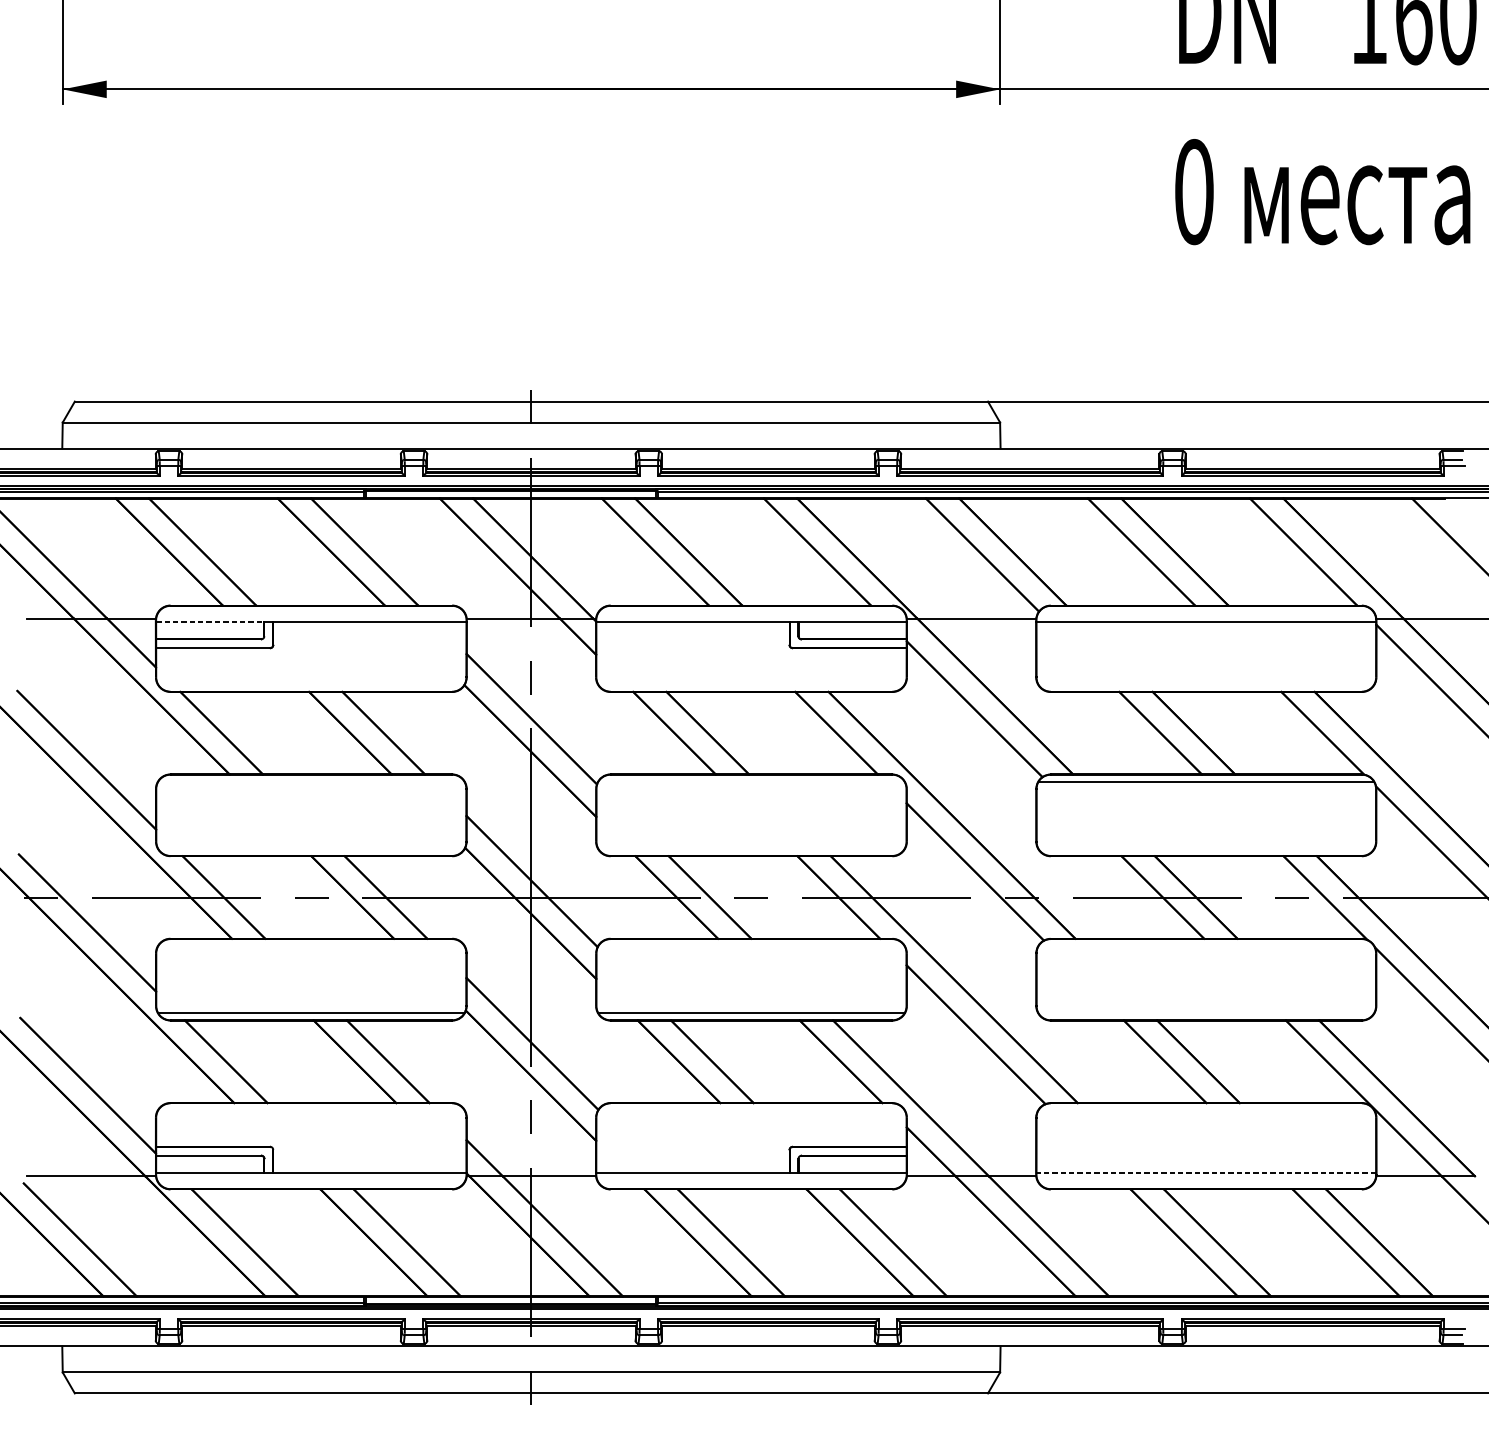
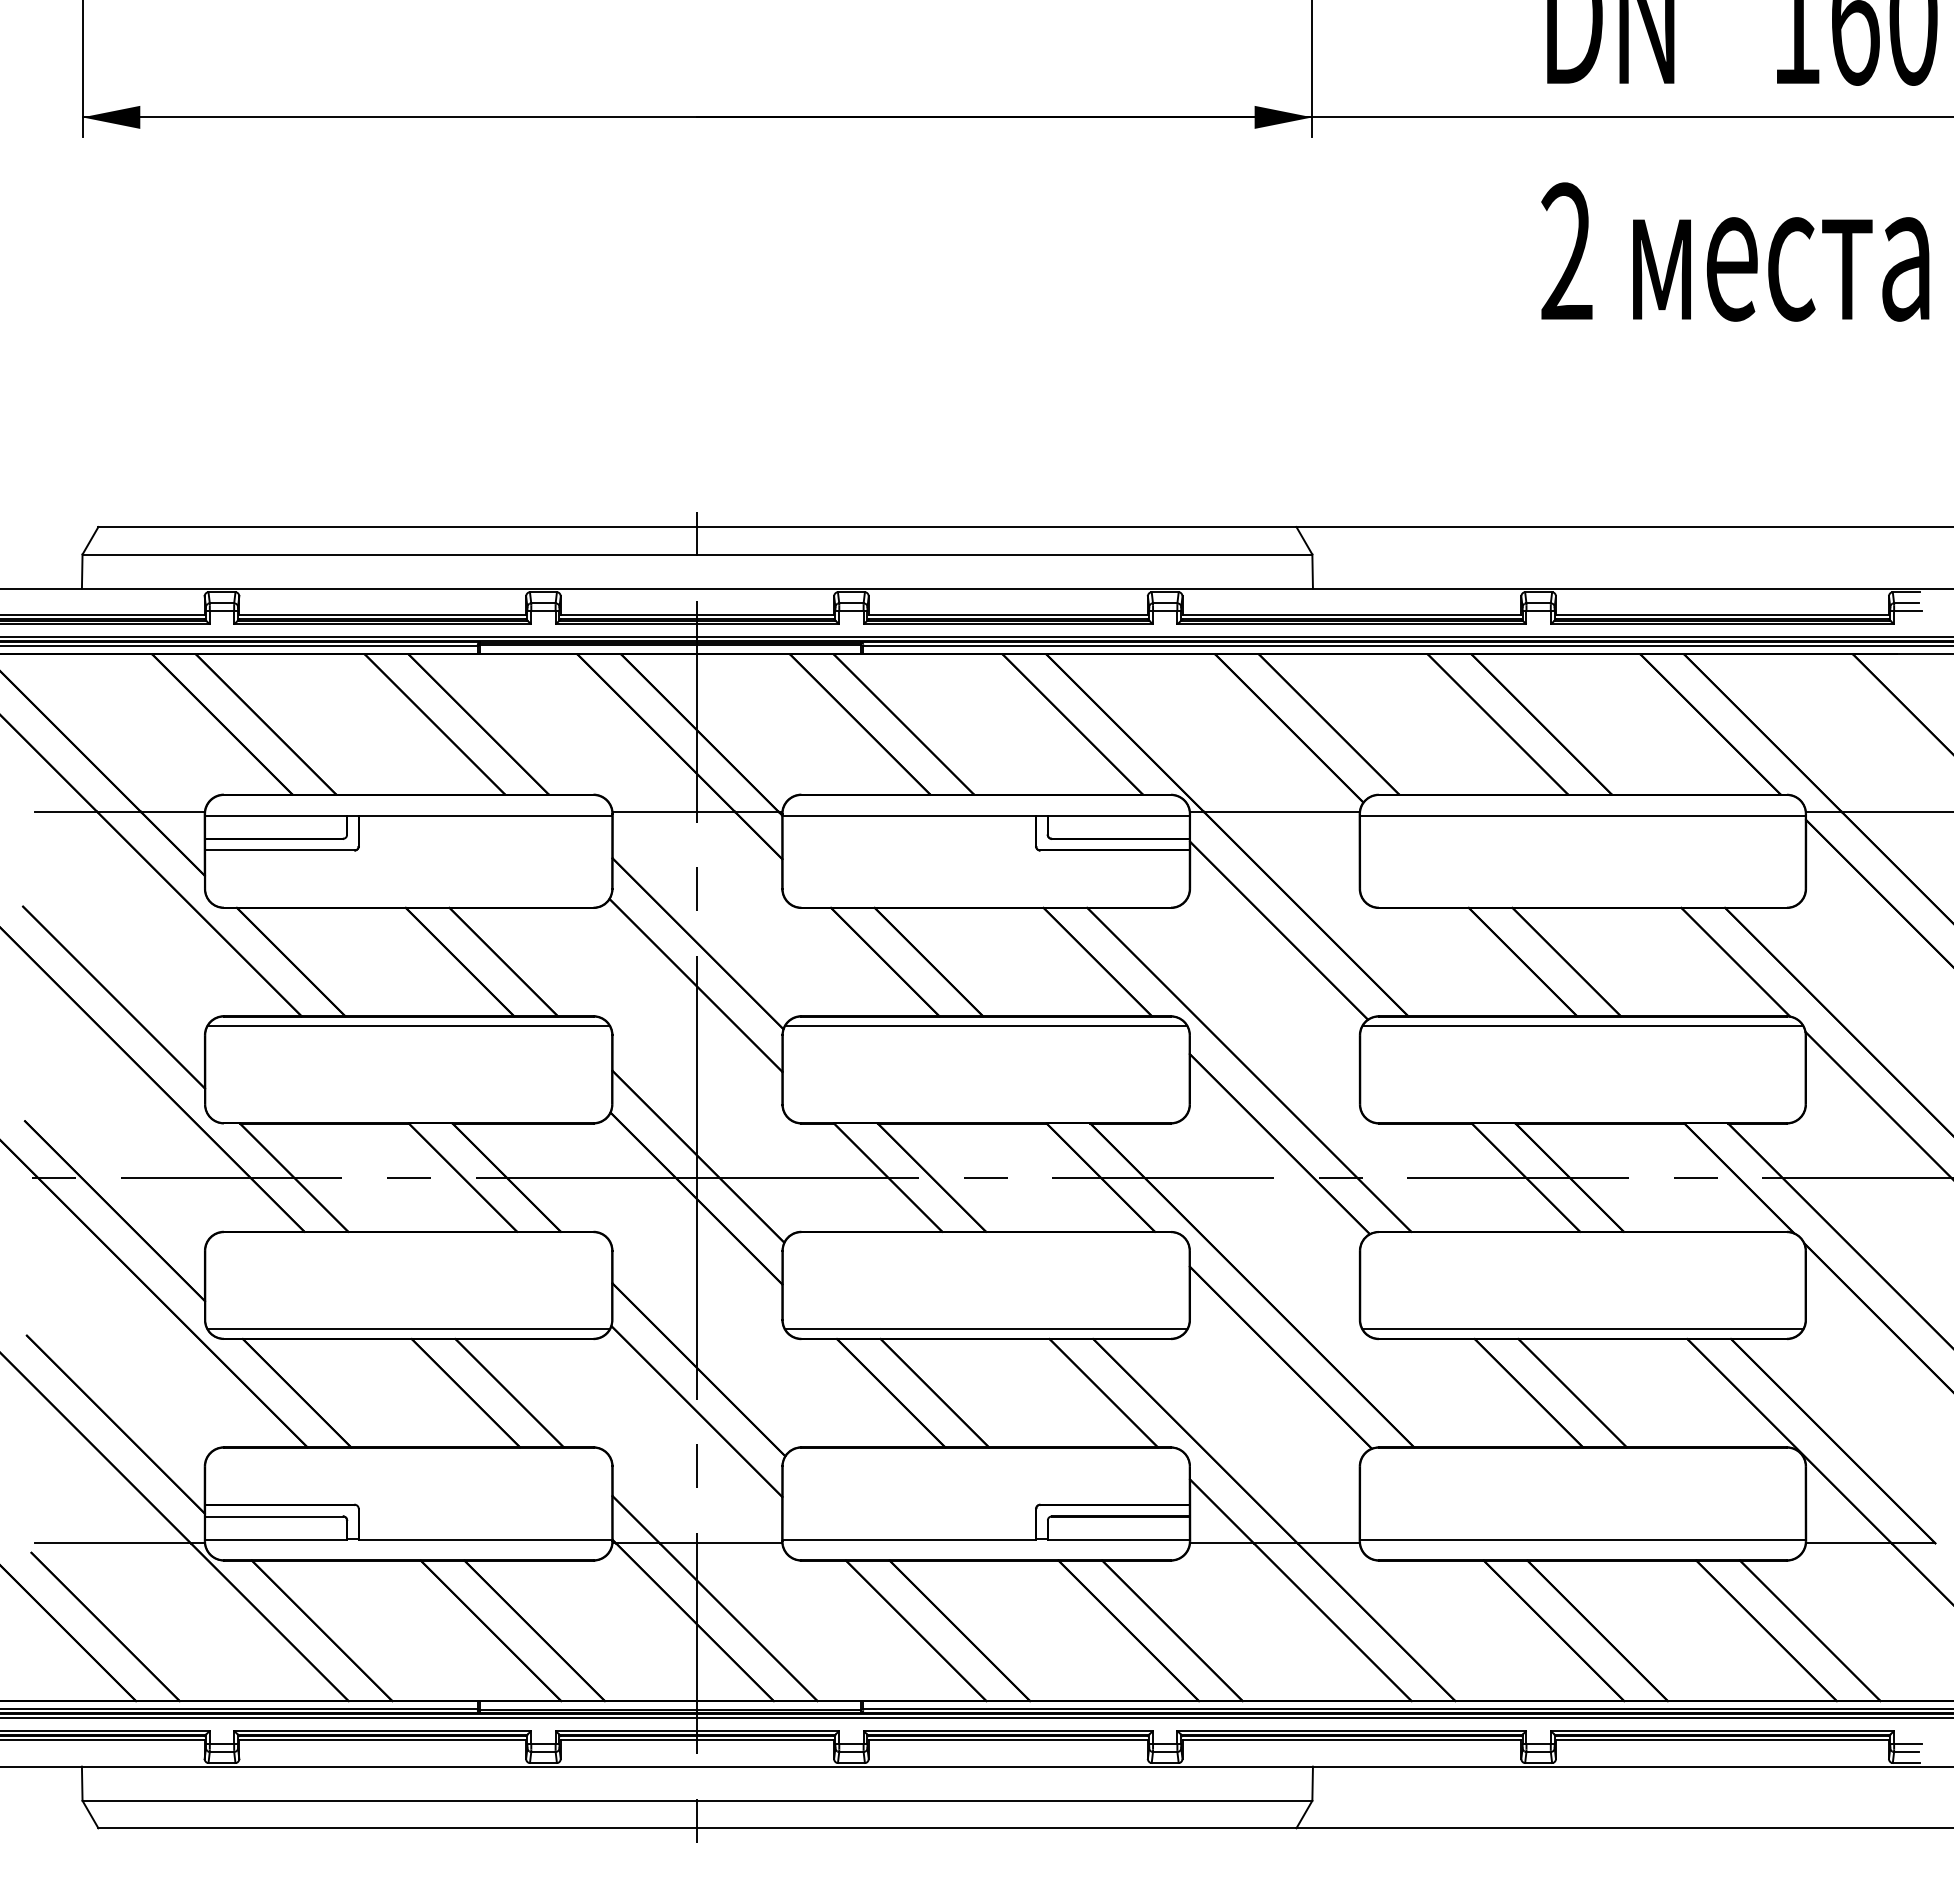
text: (1193, 191) -> (1566, 251), 0 -> 2
line: (210, 621) -> (276, 815), dashed -> solid
line: (311, 781) -> (408, 1025), added
line: (751, 781) -> (986, 1025), added
line: (1206, 1013) -> (1582, 1329), added
line: (1206, 1173) -> (1582, 1539), dashed -> solid

